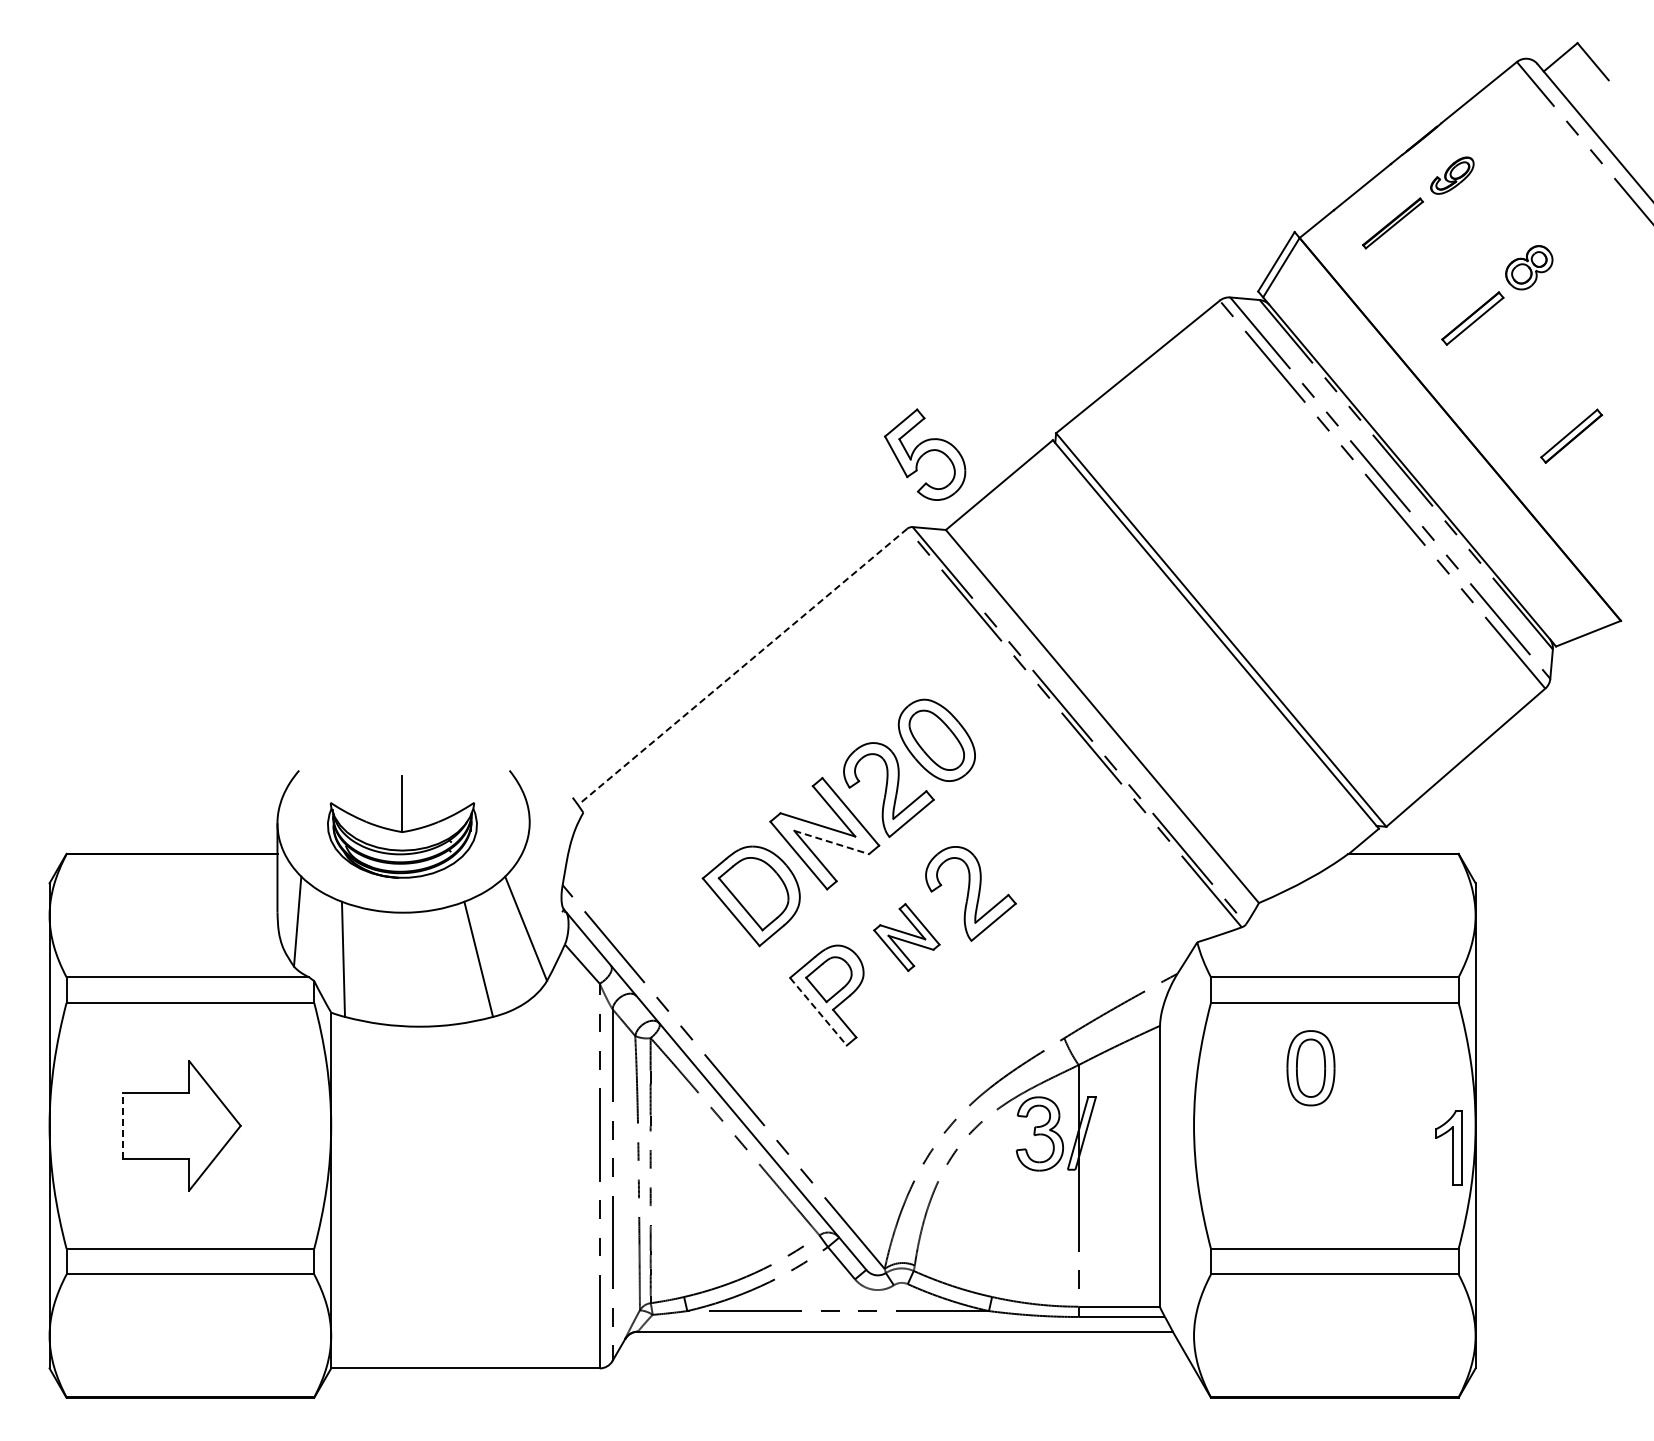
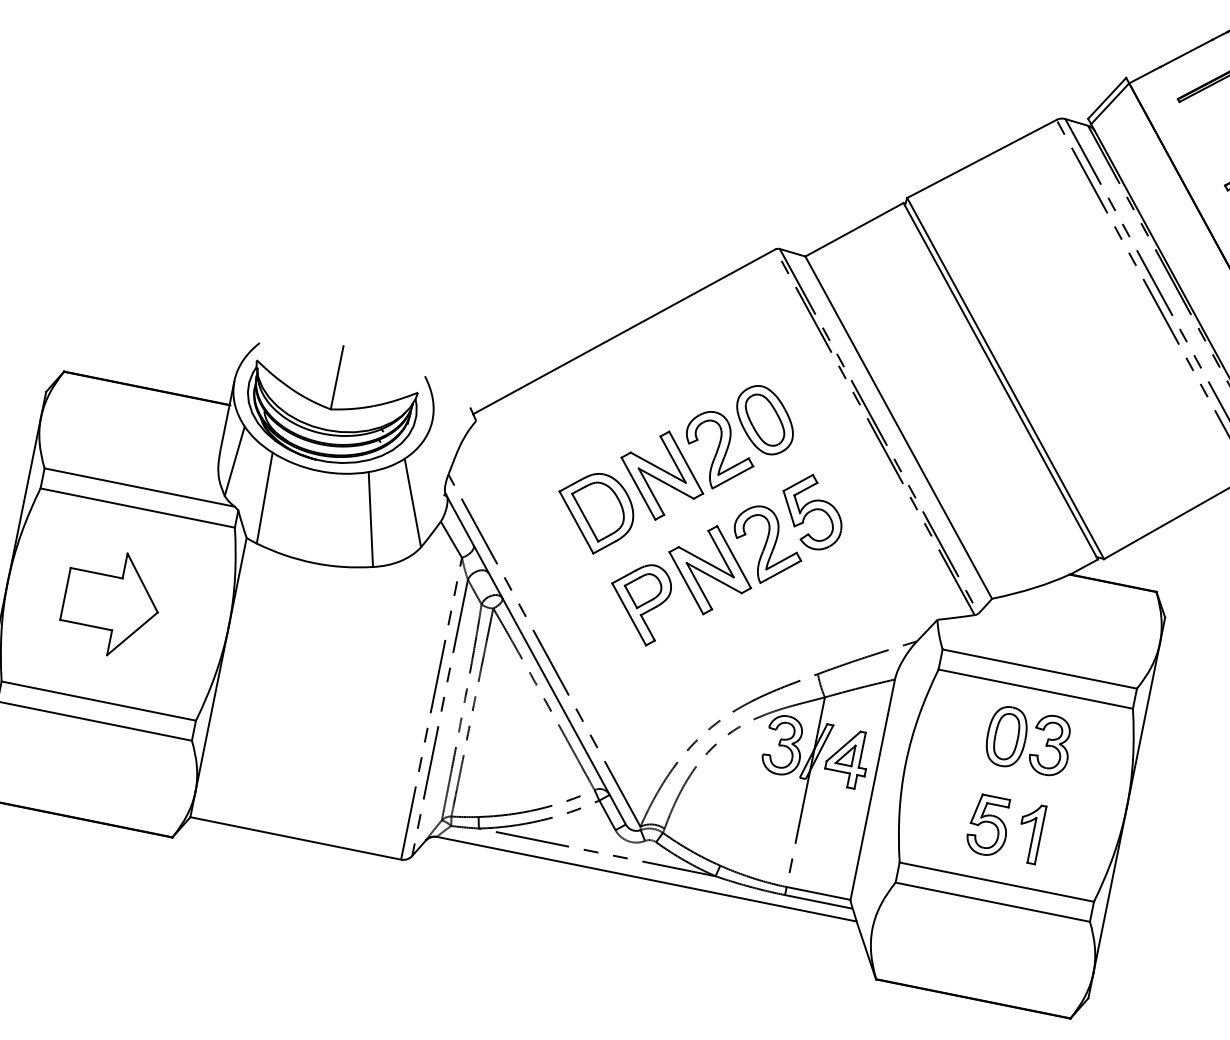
part: (925, 454) -> (812, 511), moved
line: (742, 666) -> (624, 331), dashed -> solid
part: (402, 826) -> (332, 403), size x1.43
line: (832, 842) -> (666, 483), dashed -> solid
part: (906, 937) -> (710, 570), size x1.67
line: (818, 1012) -> (629, 614), dashed -> solid
part: (1367, 1068) -> (1051, 745), added
line: (123, 1125) -> (65, 593), dashed -> solid
part: (1121, 1133) -> (847, 757), added
part: (1448, 1147) -> (1030, 833), moved
part: (1310, 1181) -> (988, 825), added

